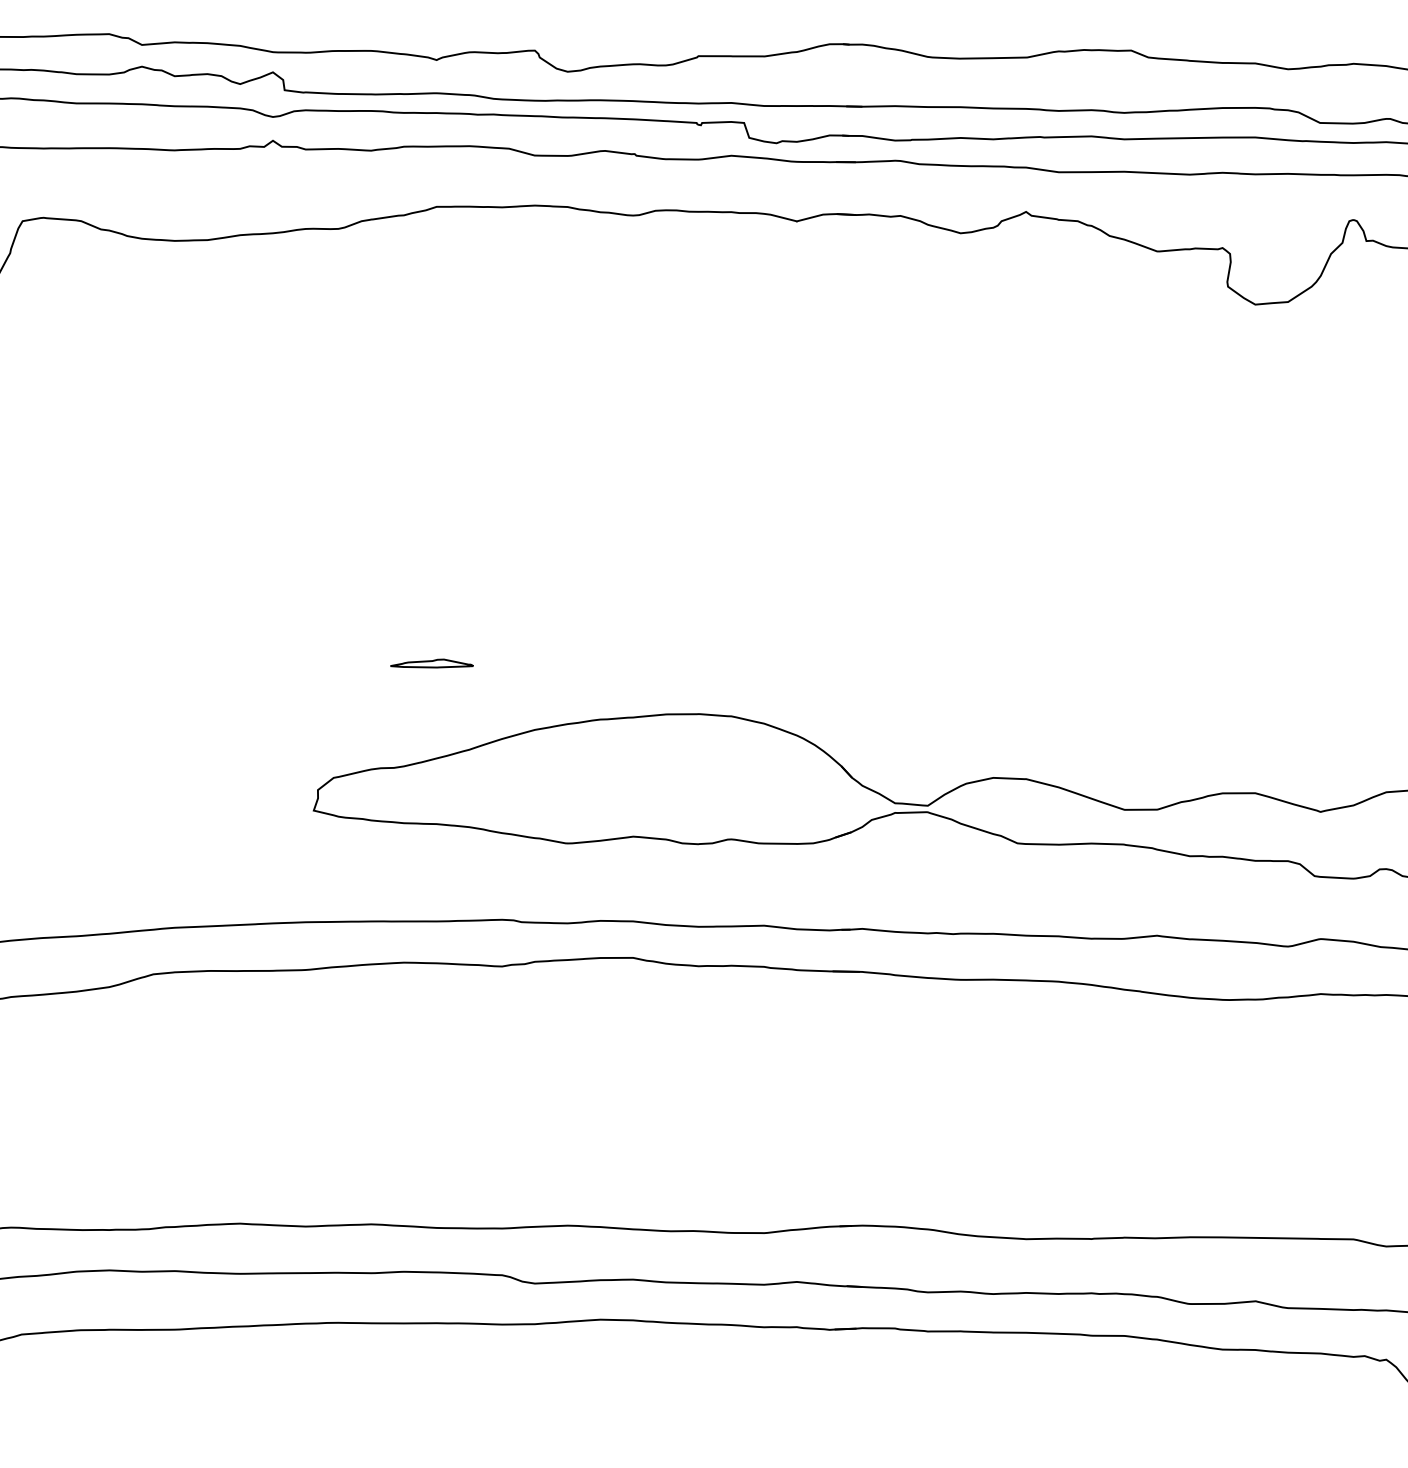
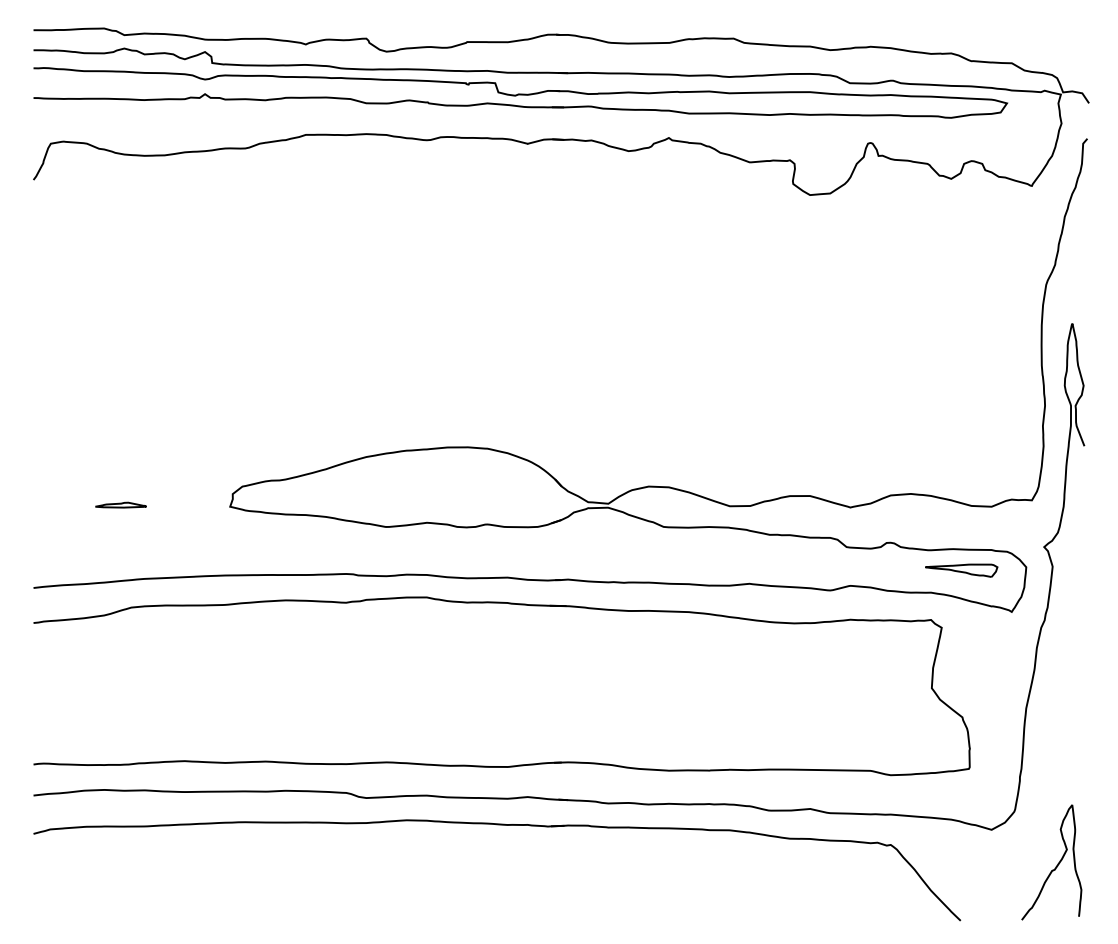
part: (431, 662) -> (120, 504), moved

